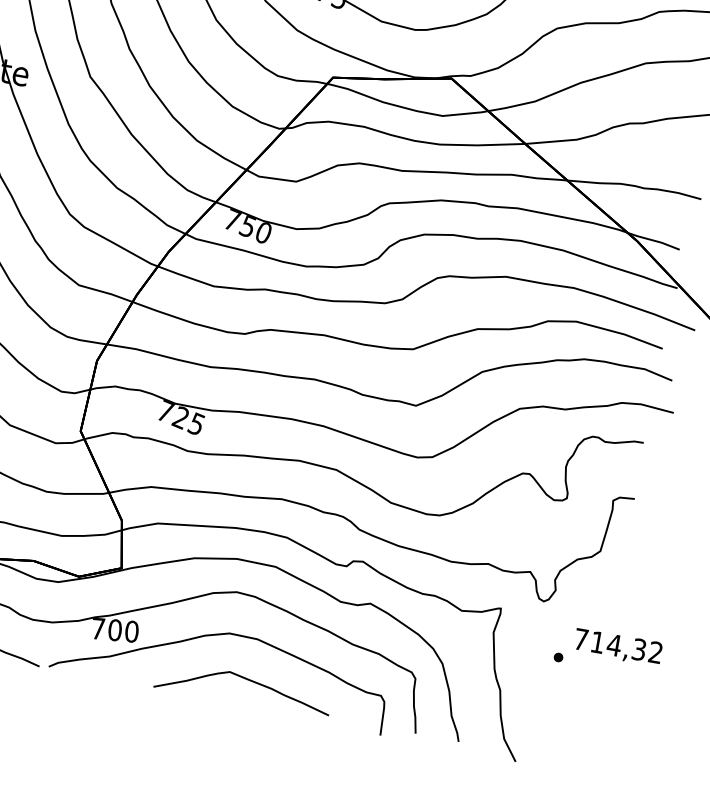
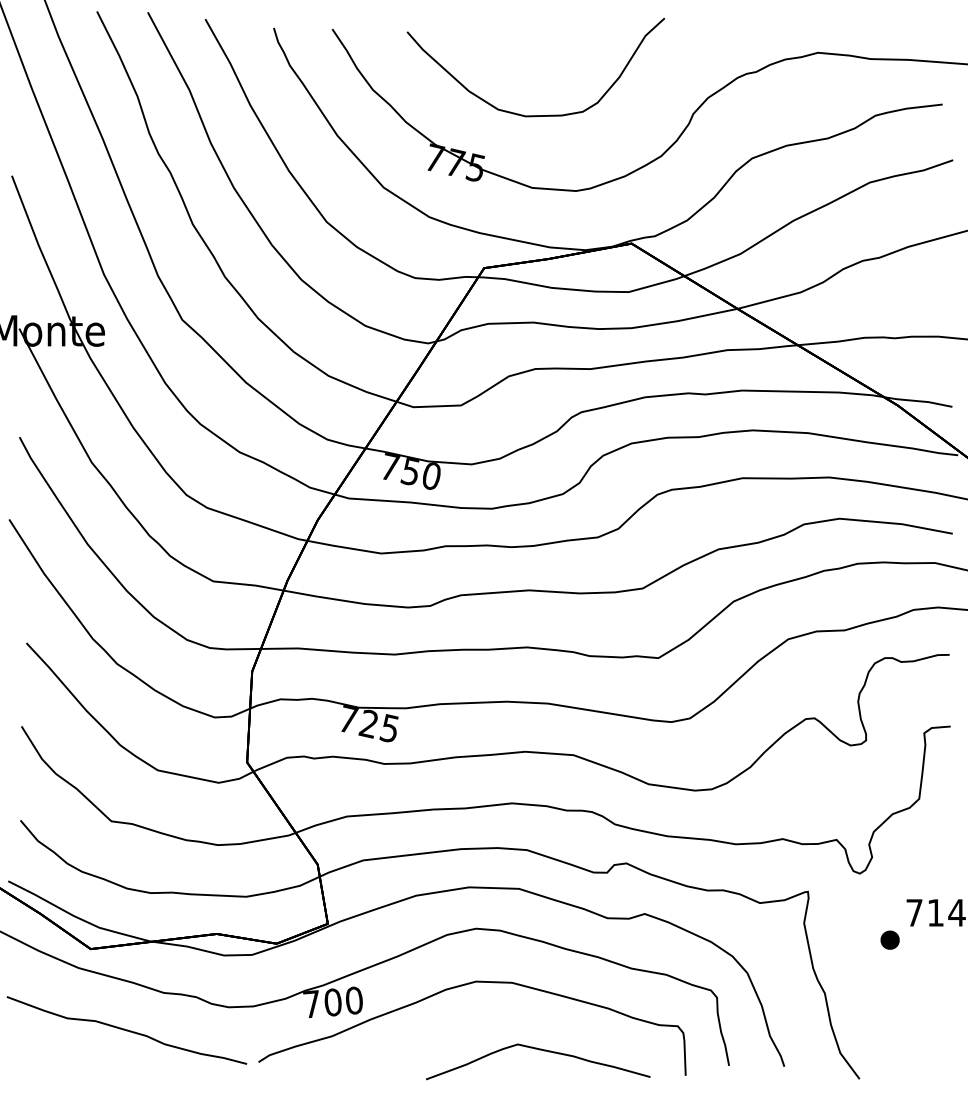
part: (558, 657) -> (890, 939), size x1.6
curve: (245, 679) -> (539, 1050), moved

